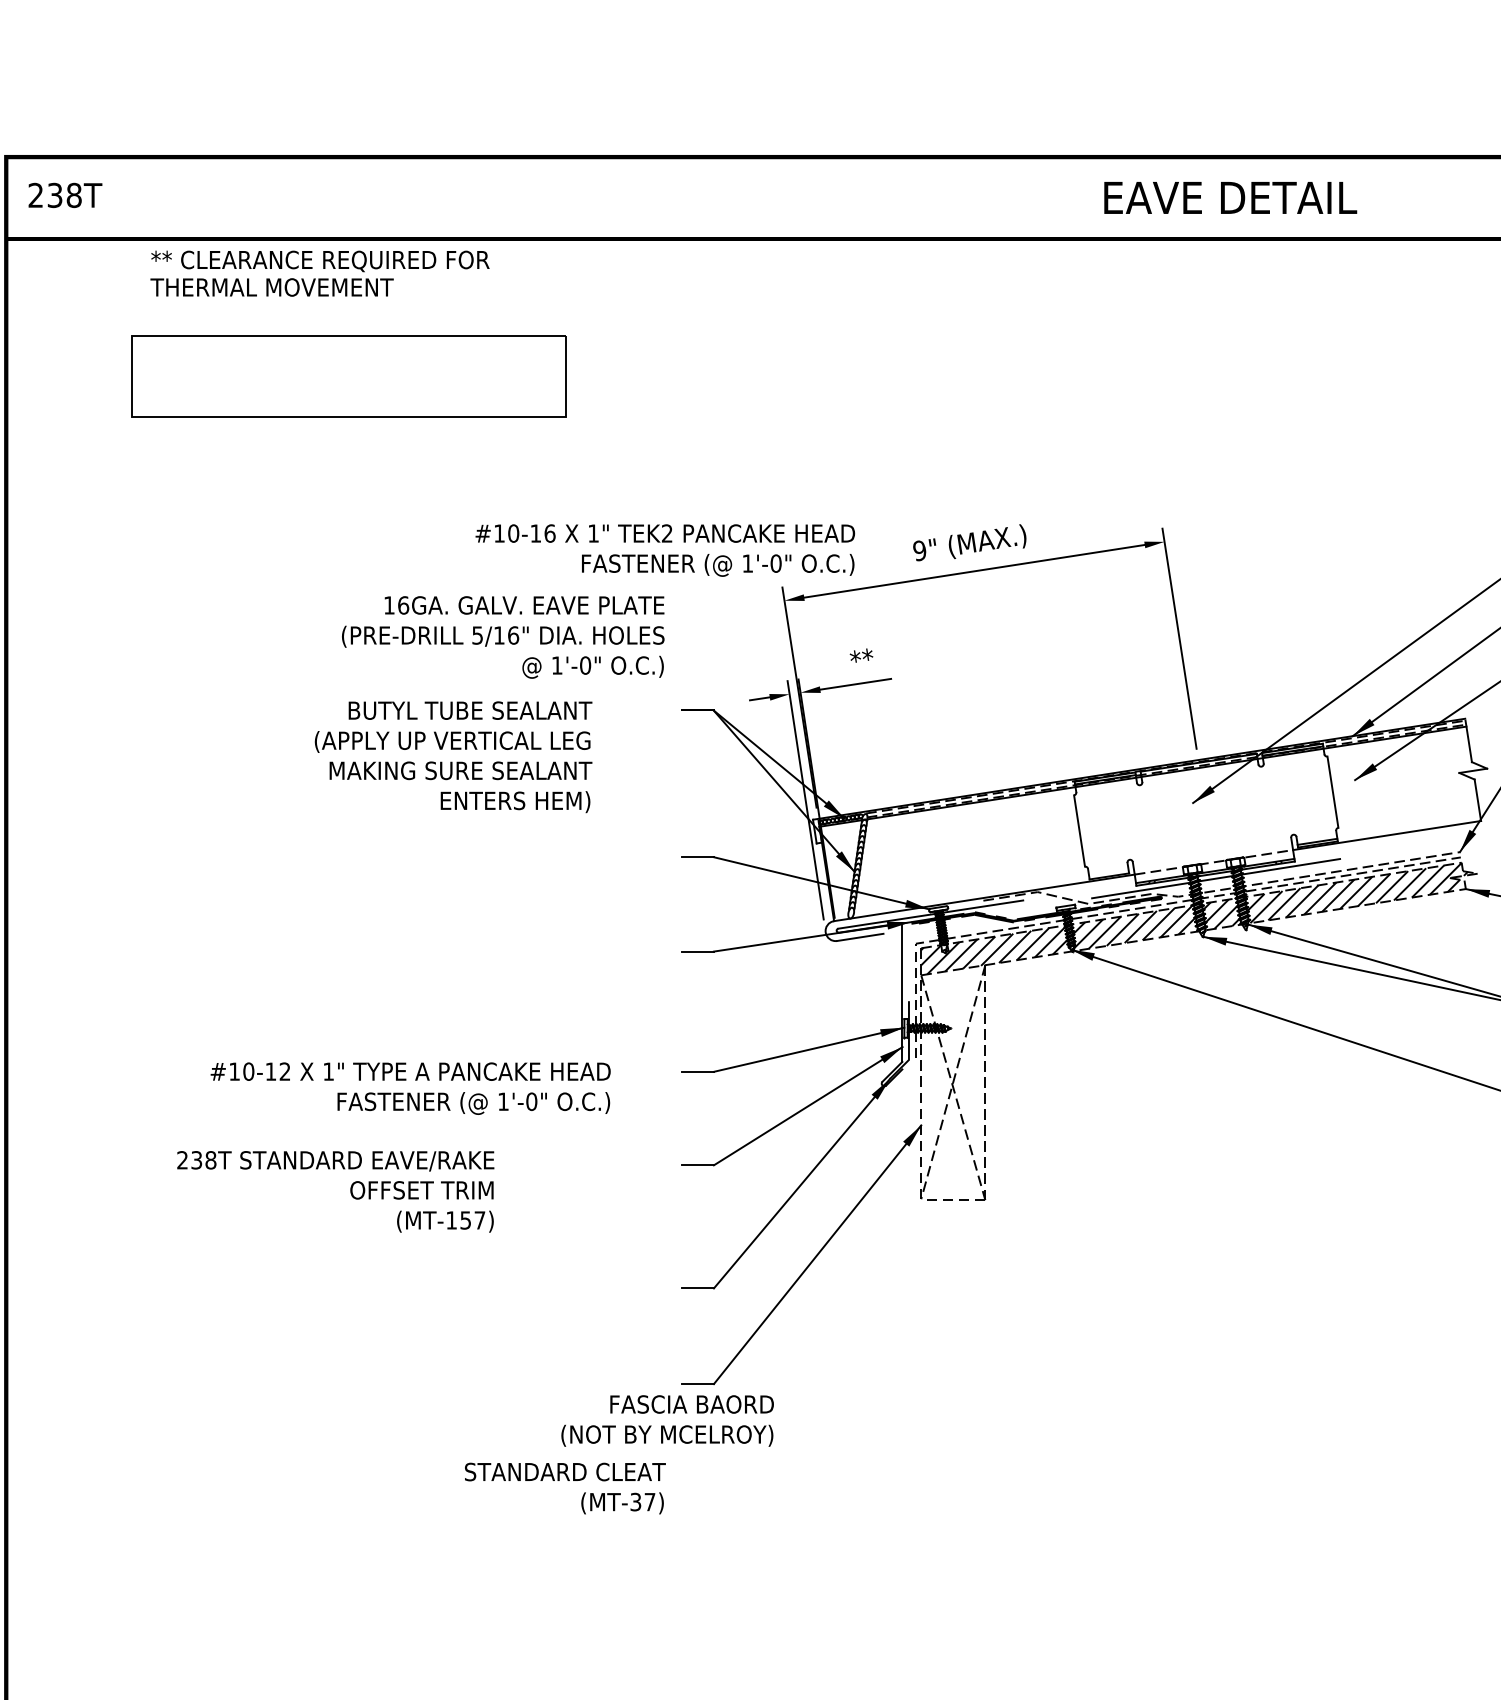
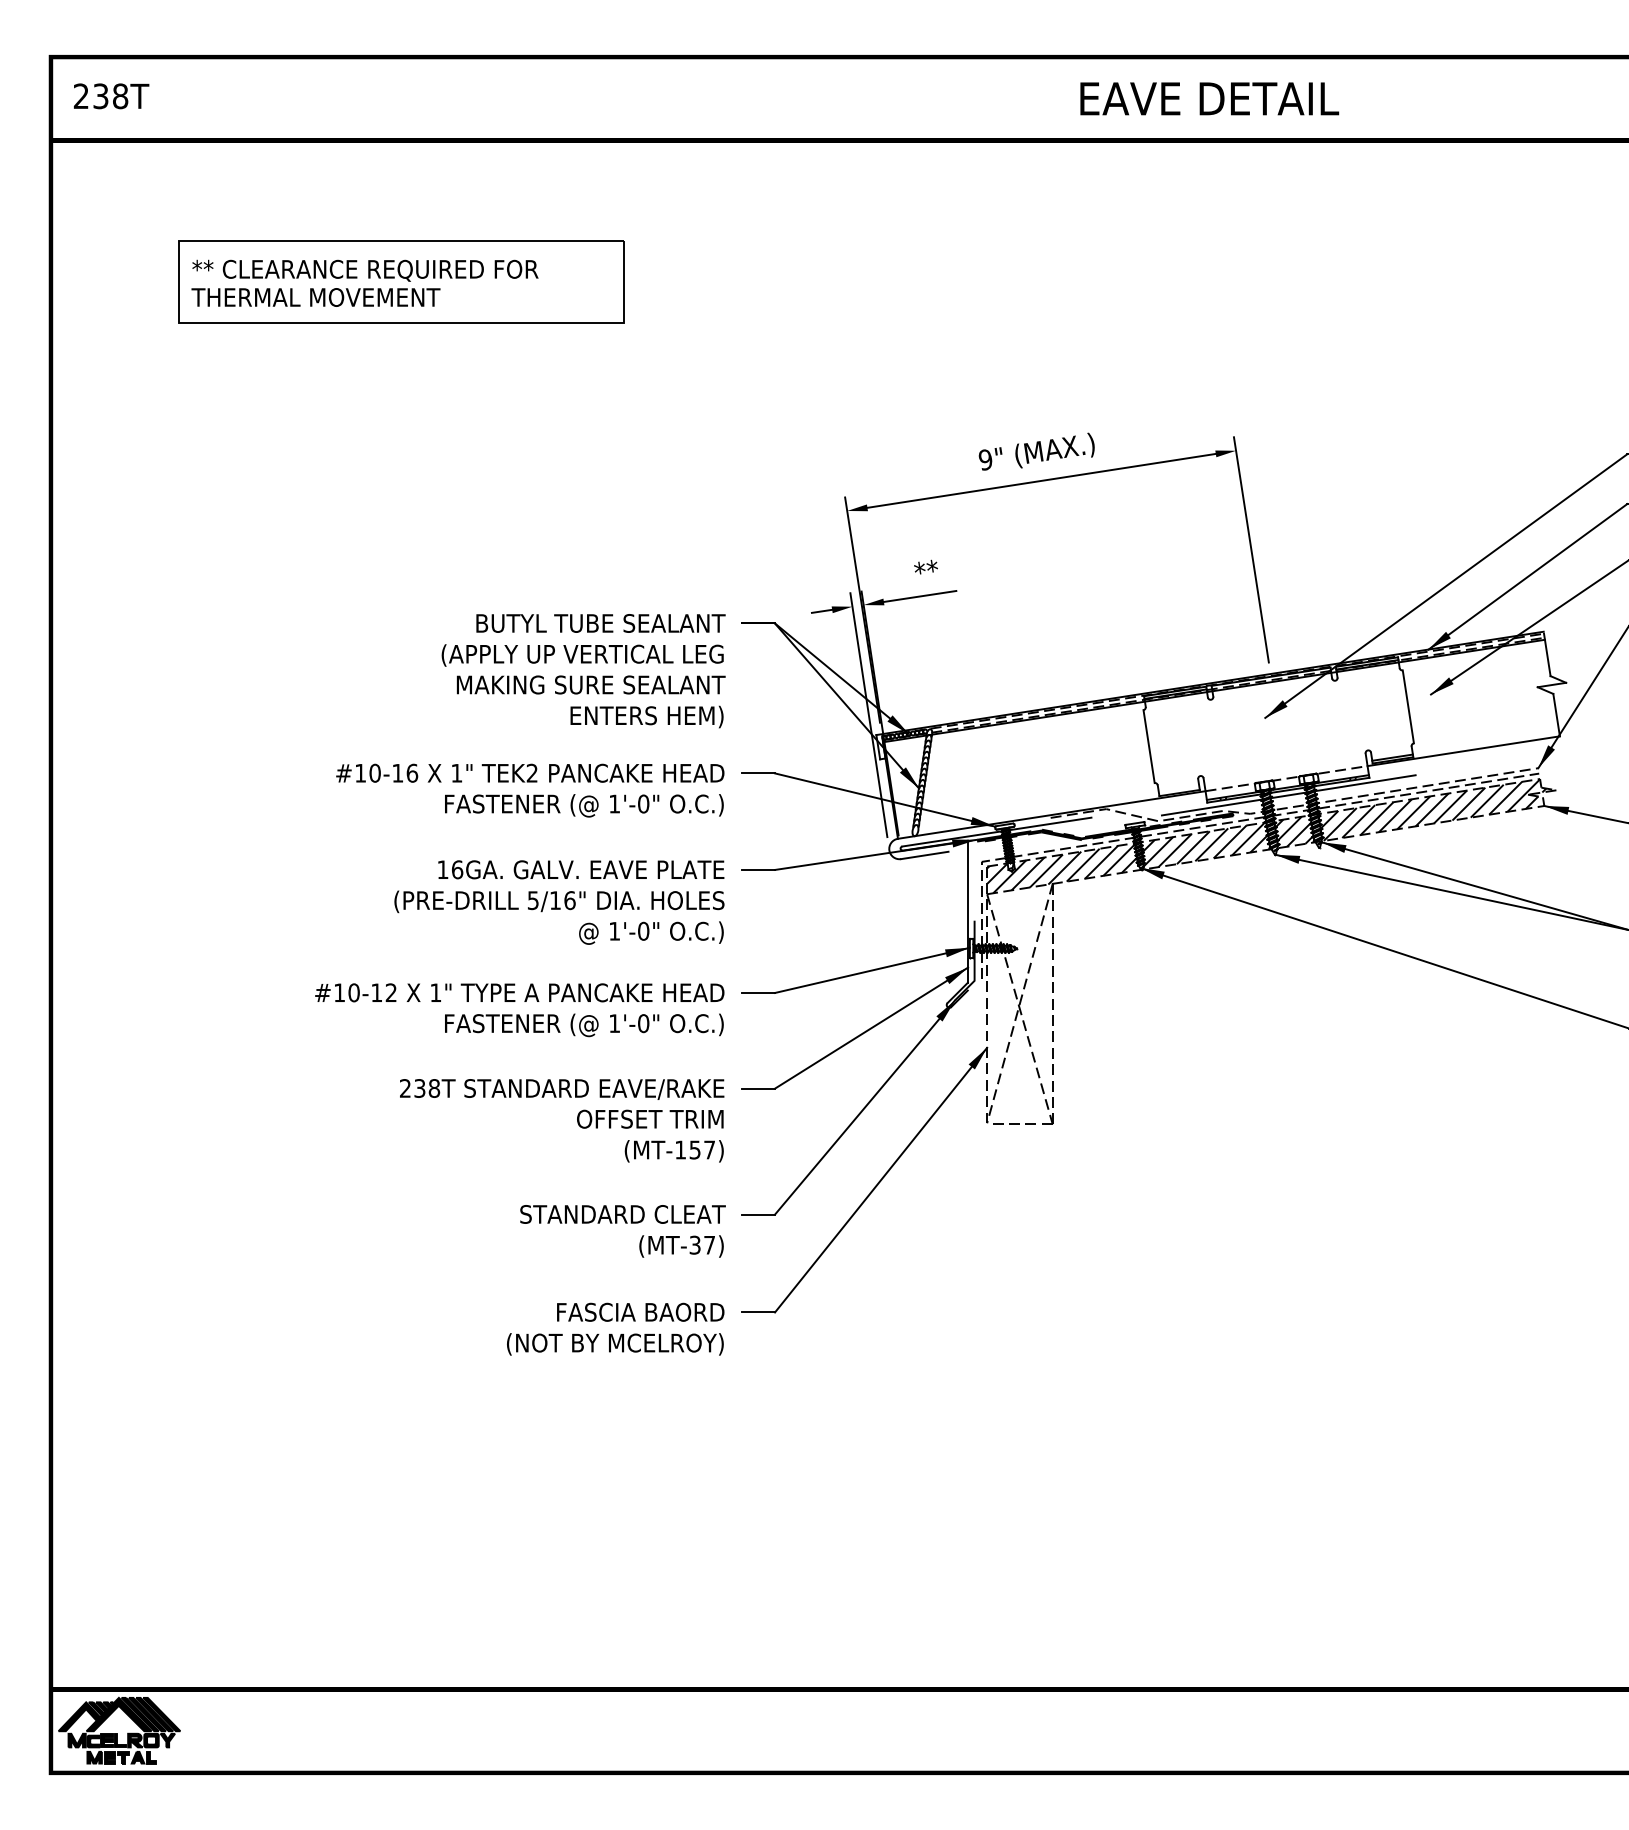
text: (1230, 197) -> (1209, 98), moved
text: (319, 272) -> (364, 282), moved
text: (665, 550) -> (530, 790), moved
text: (503, 637) -> (559, 902), moved
text: (453, 757) -> (583, 671), moved
text: (410, 1088) -> (519, 1010), moved
text: (336, 1191) -> (562, 1120), moved
text: (667, 1420) -> (615, 1328), moved
text: (564, 1488) -> (622, 1231), moved

